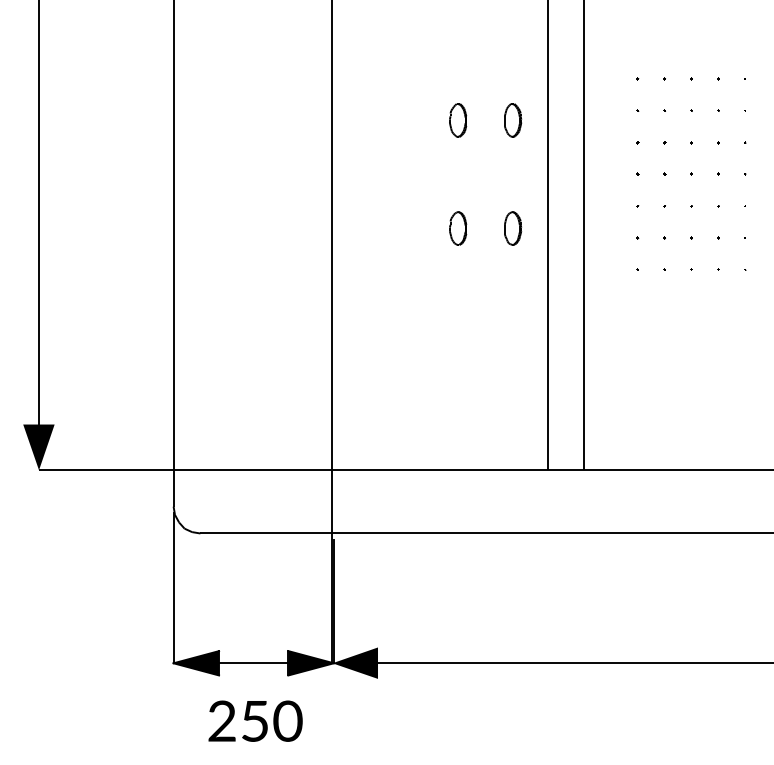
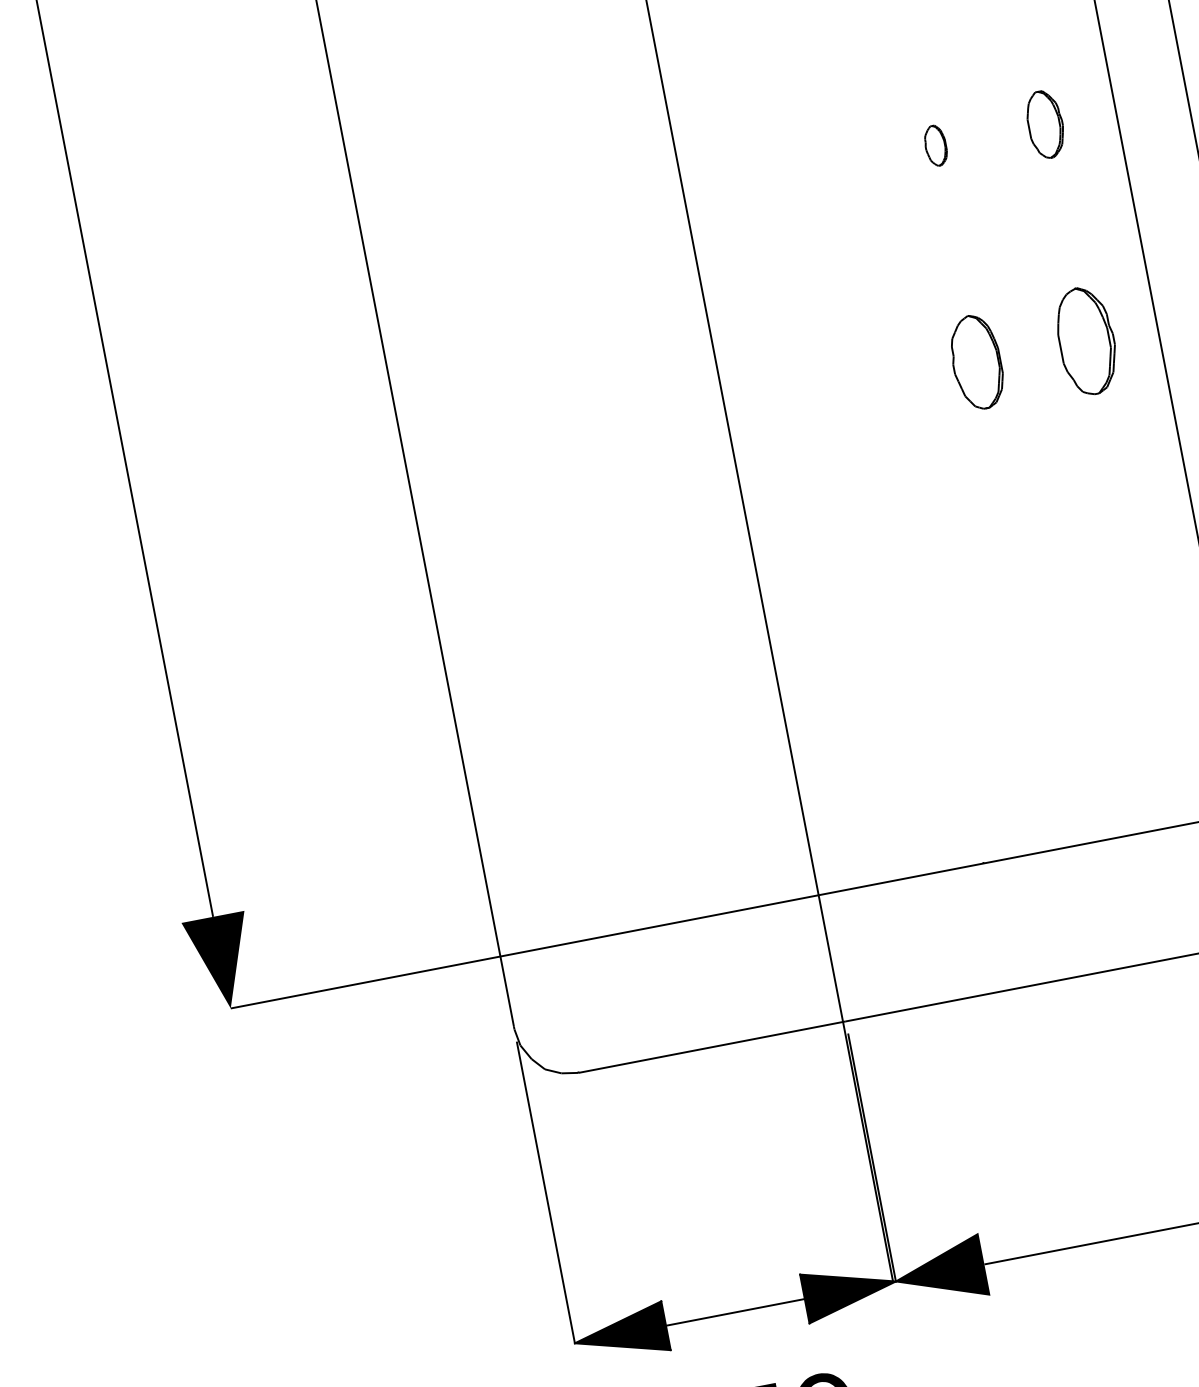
part: (458, 120) -> (936, 145), size x0.6
part: (458, 228) -> (977, 362), size x1.4
part: (513, 228) -> (1088, 341), size x1.6

